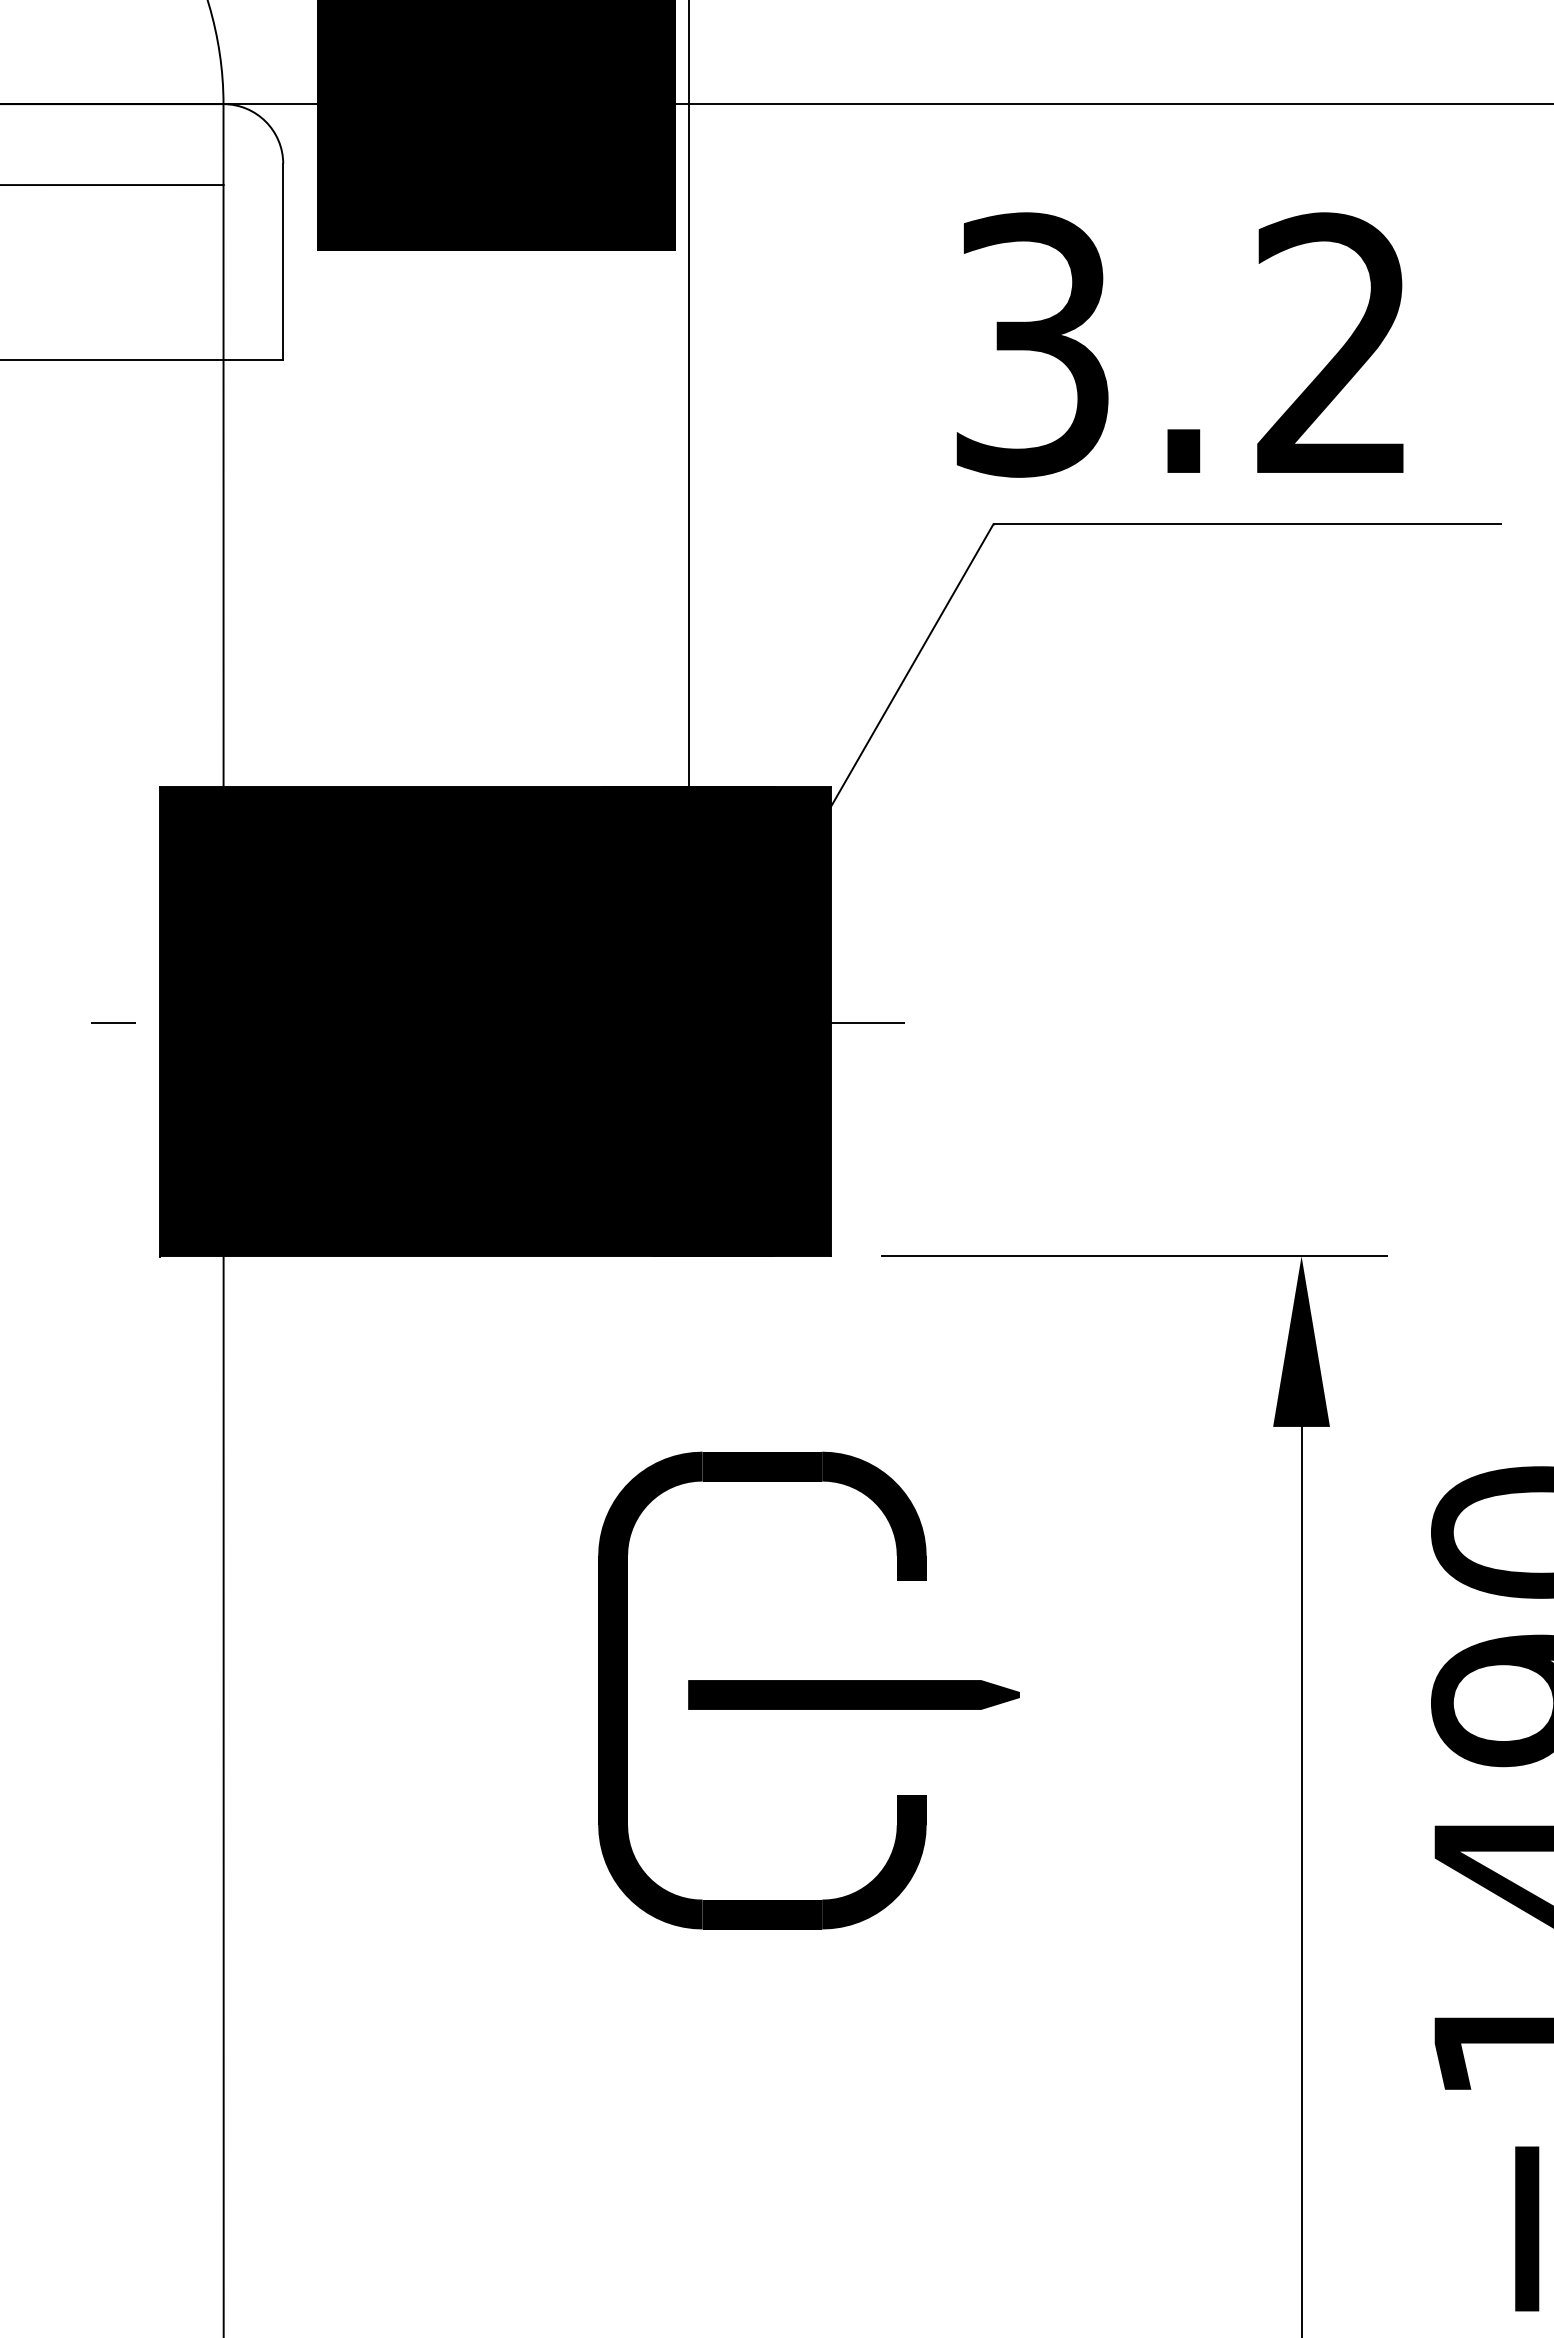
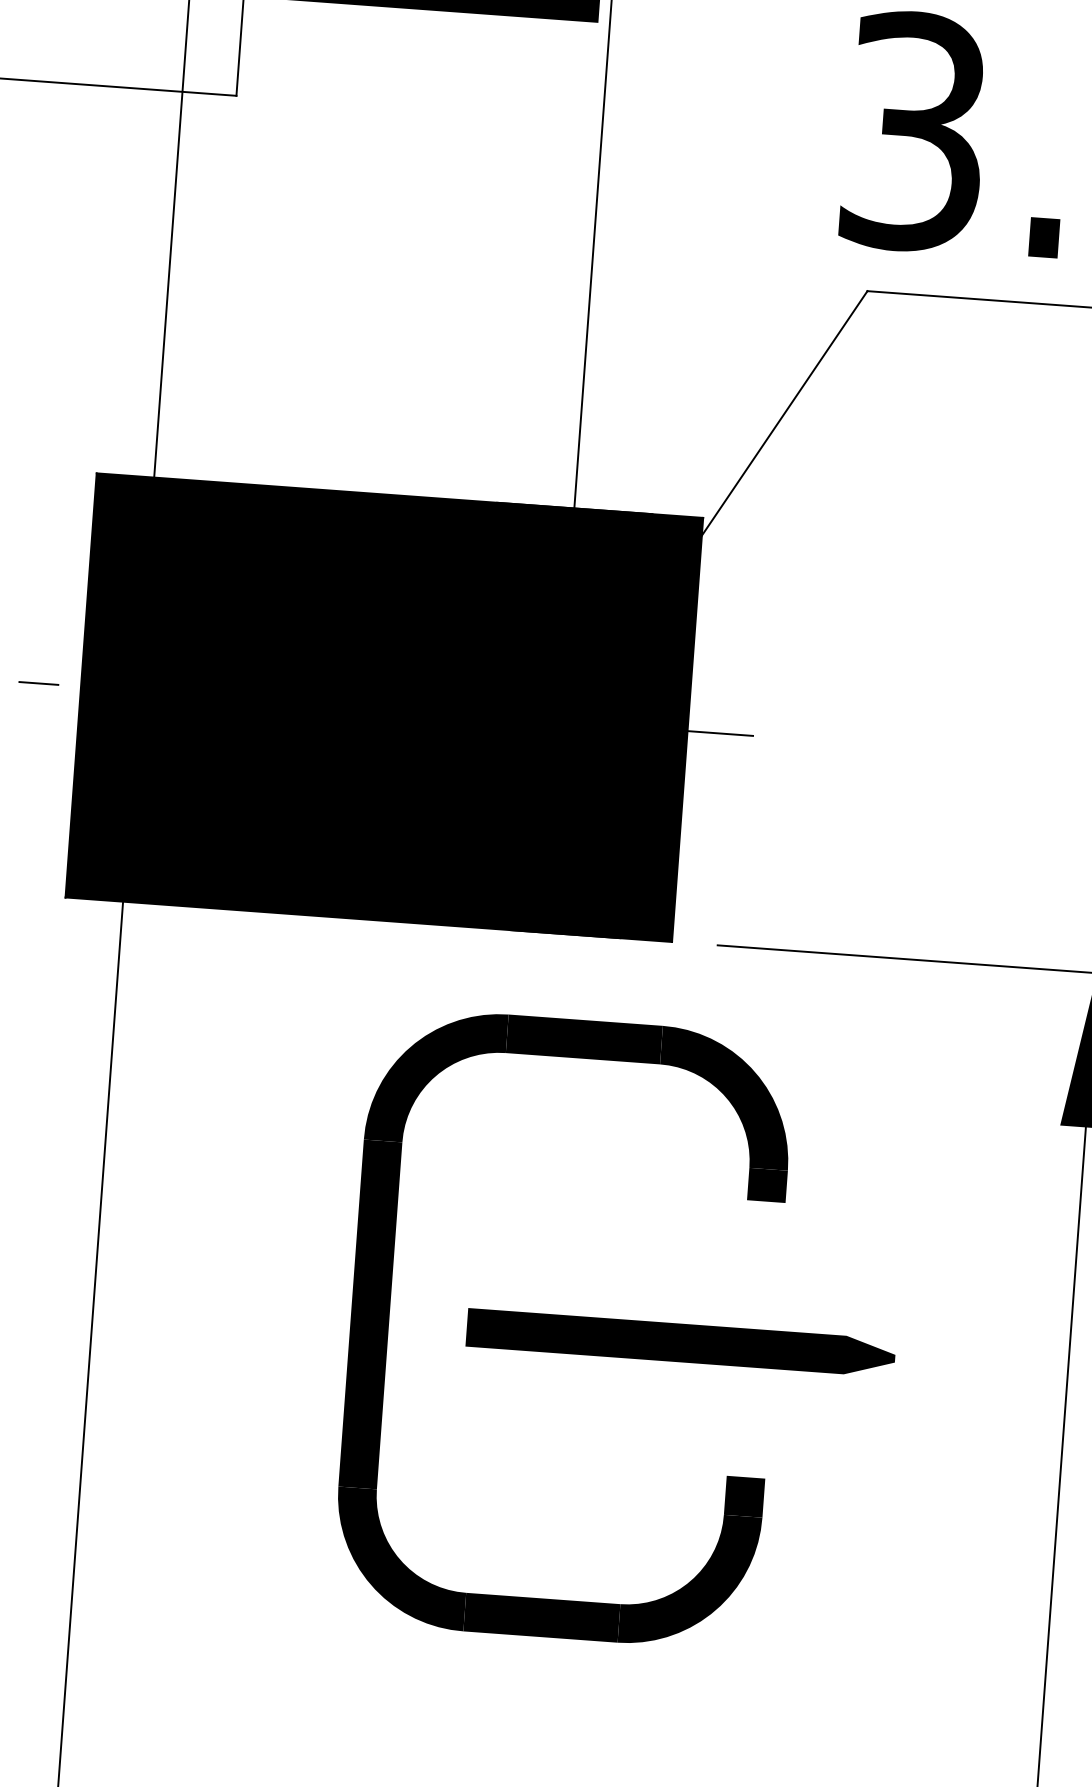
part: (808, 1690) -> (622, 1332), size x1.43

